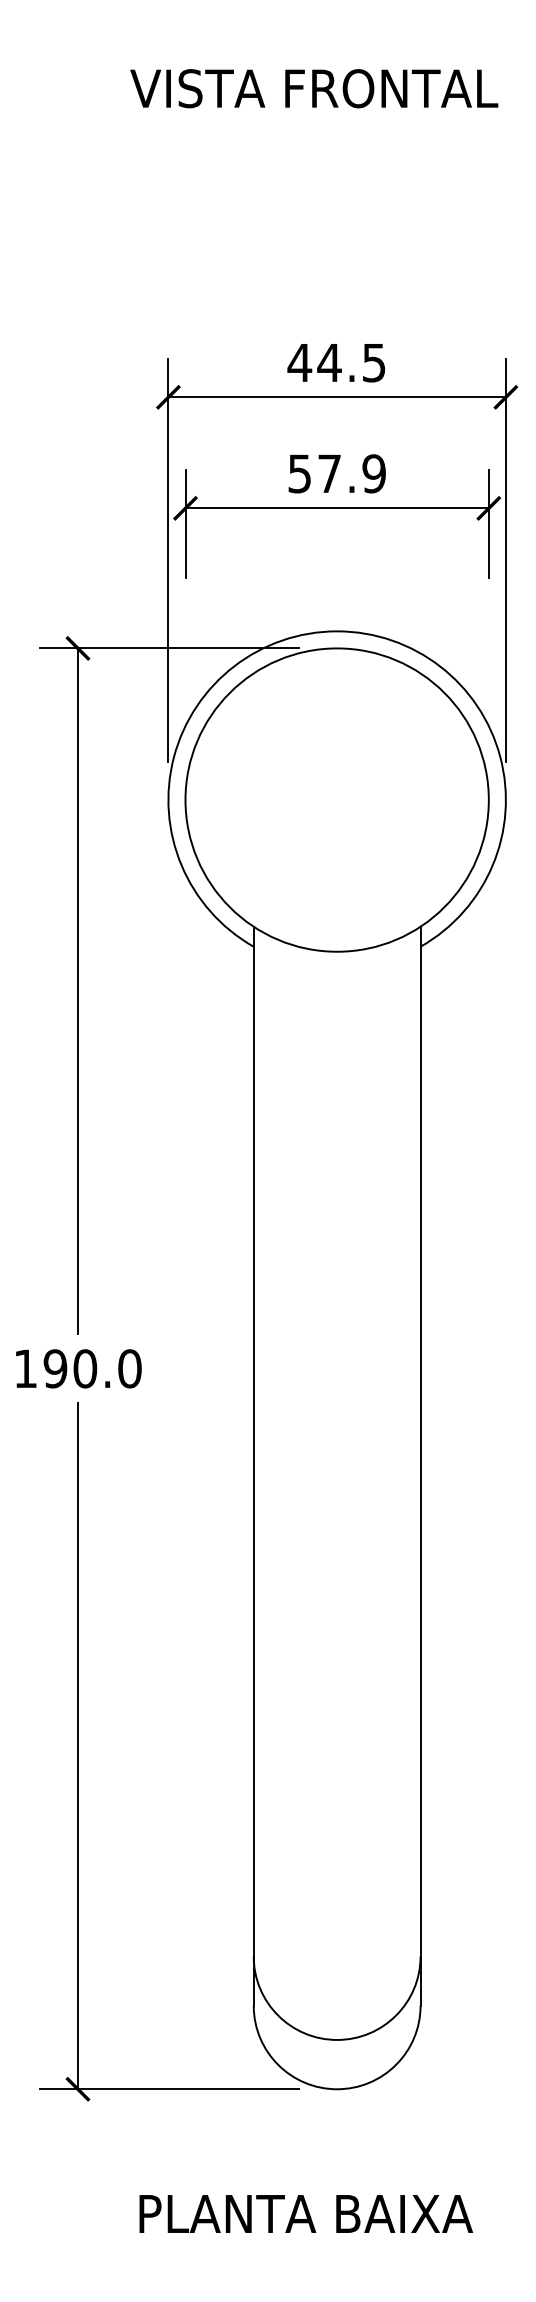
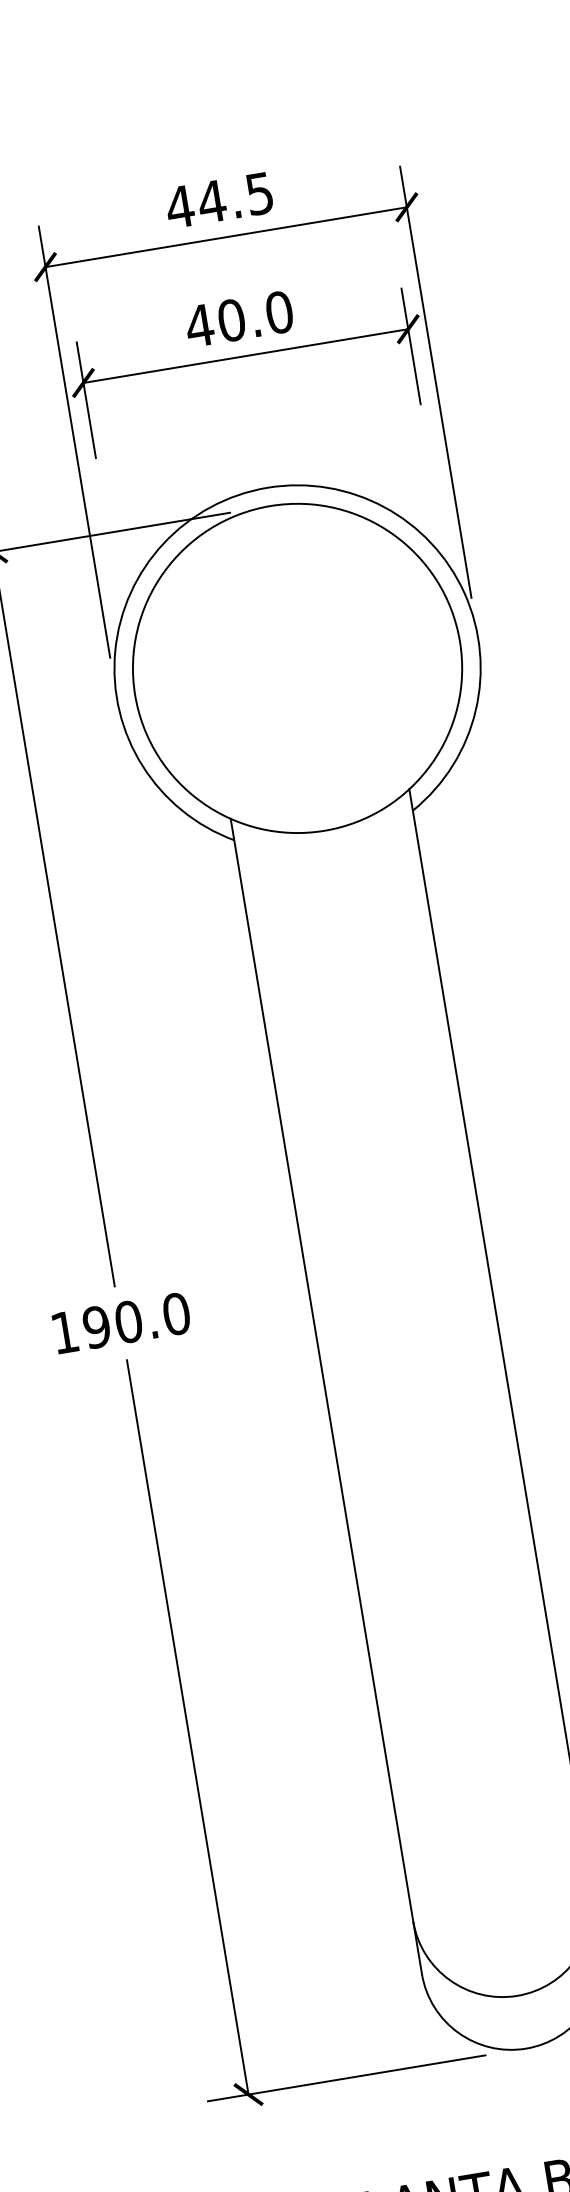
text: (336, 473) -> (238, 318), 57.9 -> 40.0

